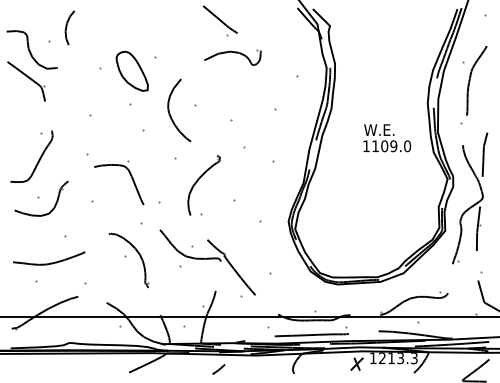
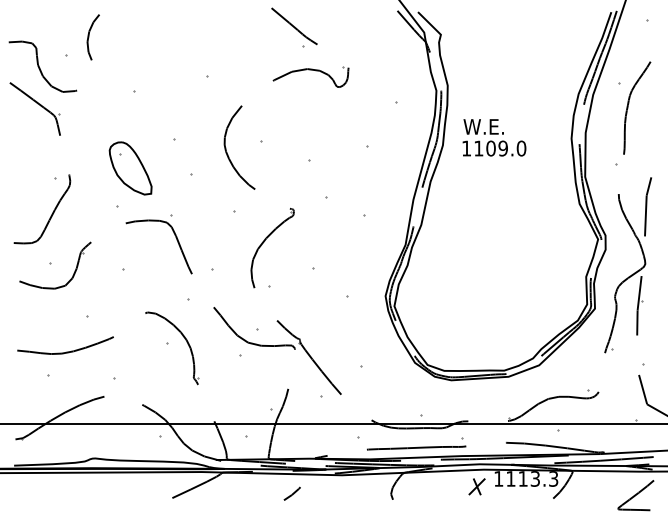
part: (132, 71) -> (130, 168), moved
text: (387, 138) -> (494, 137), moved
text: (382, 357) -> (510, 478), 1213.3 -> 1113.3

